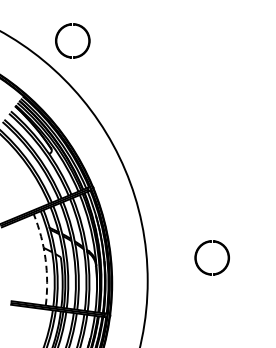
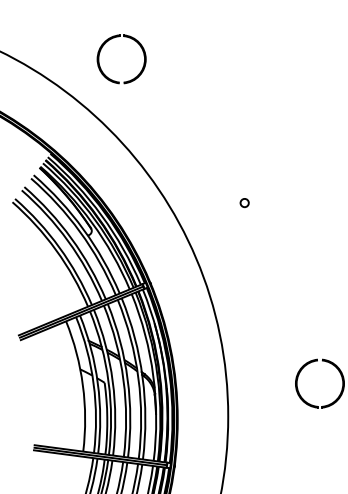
part: (68, 26) -> (115, 38), moved
circle: (159, 130) -> (244, 202), added
arc: (45, 259) -> (82, 385), dashed -> solid

